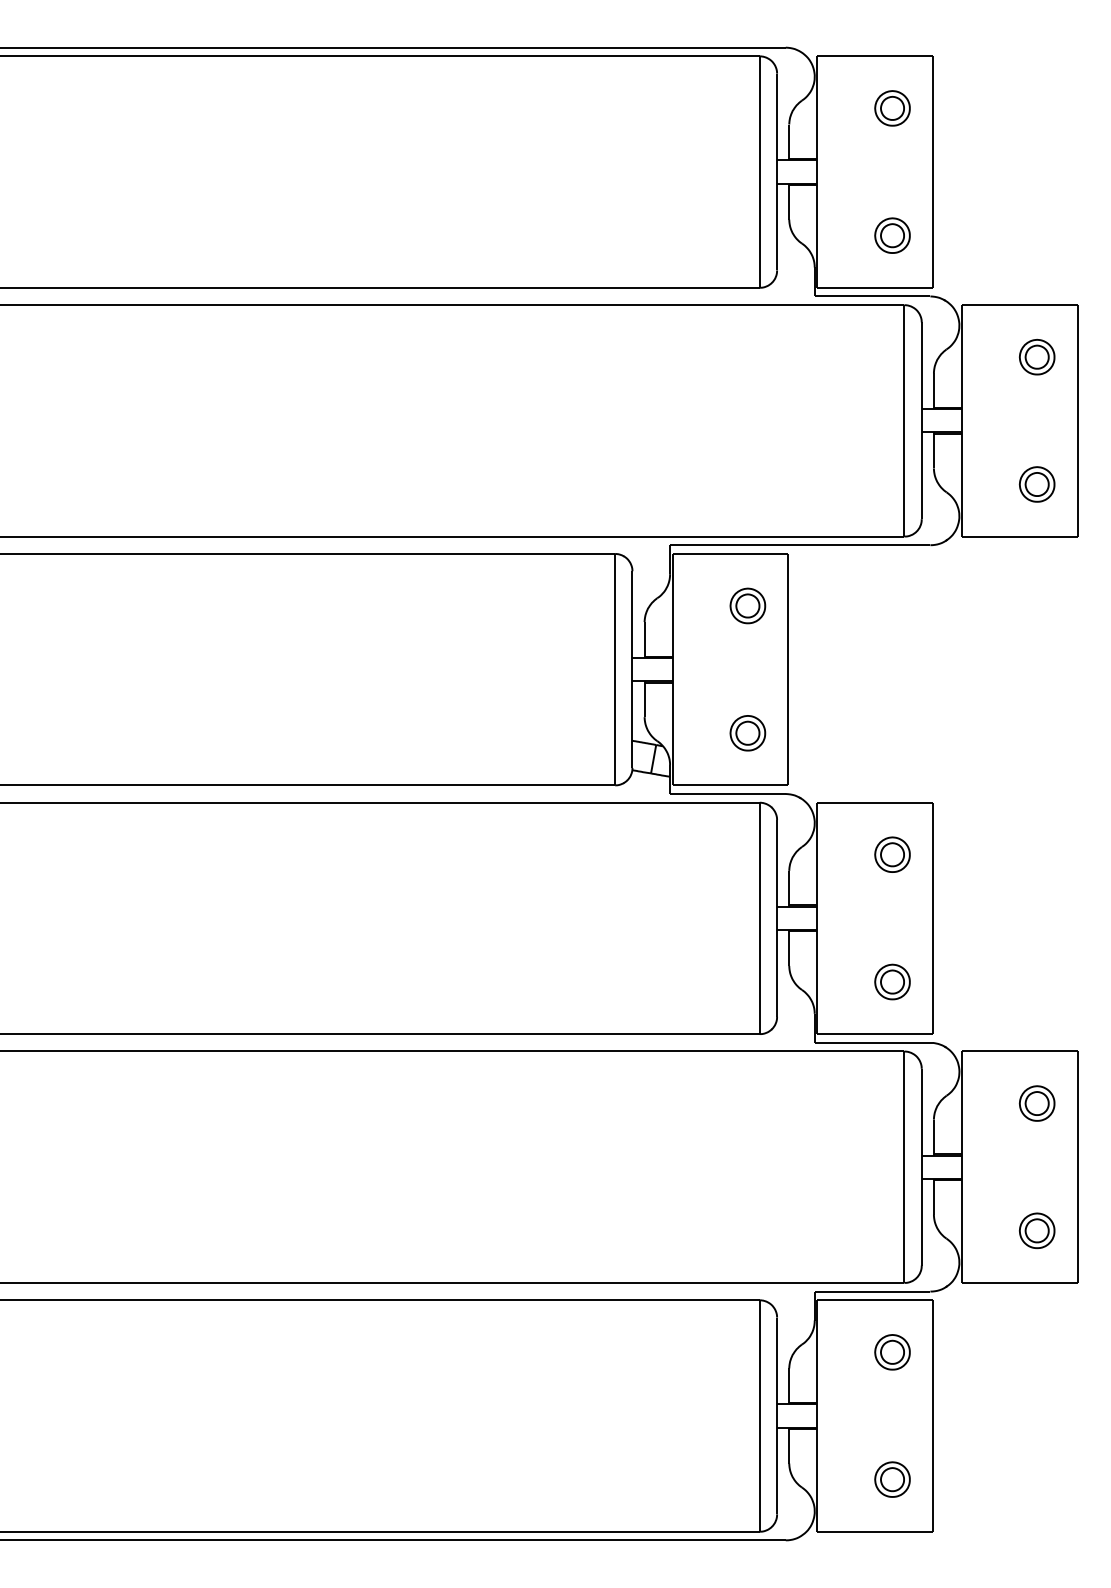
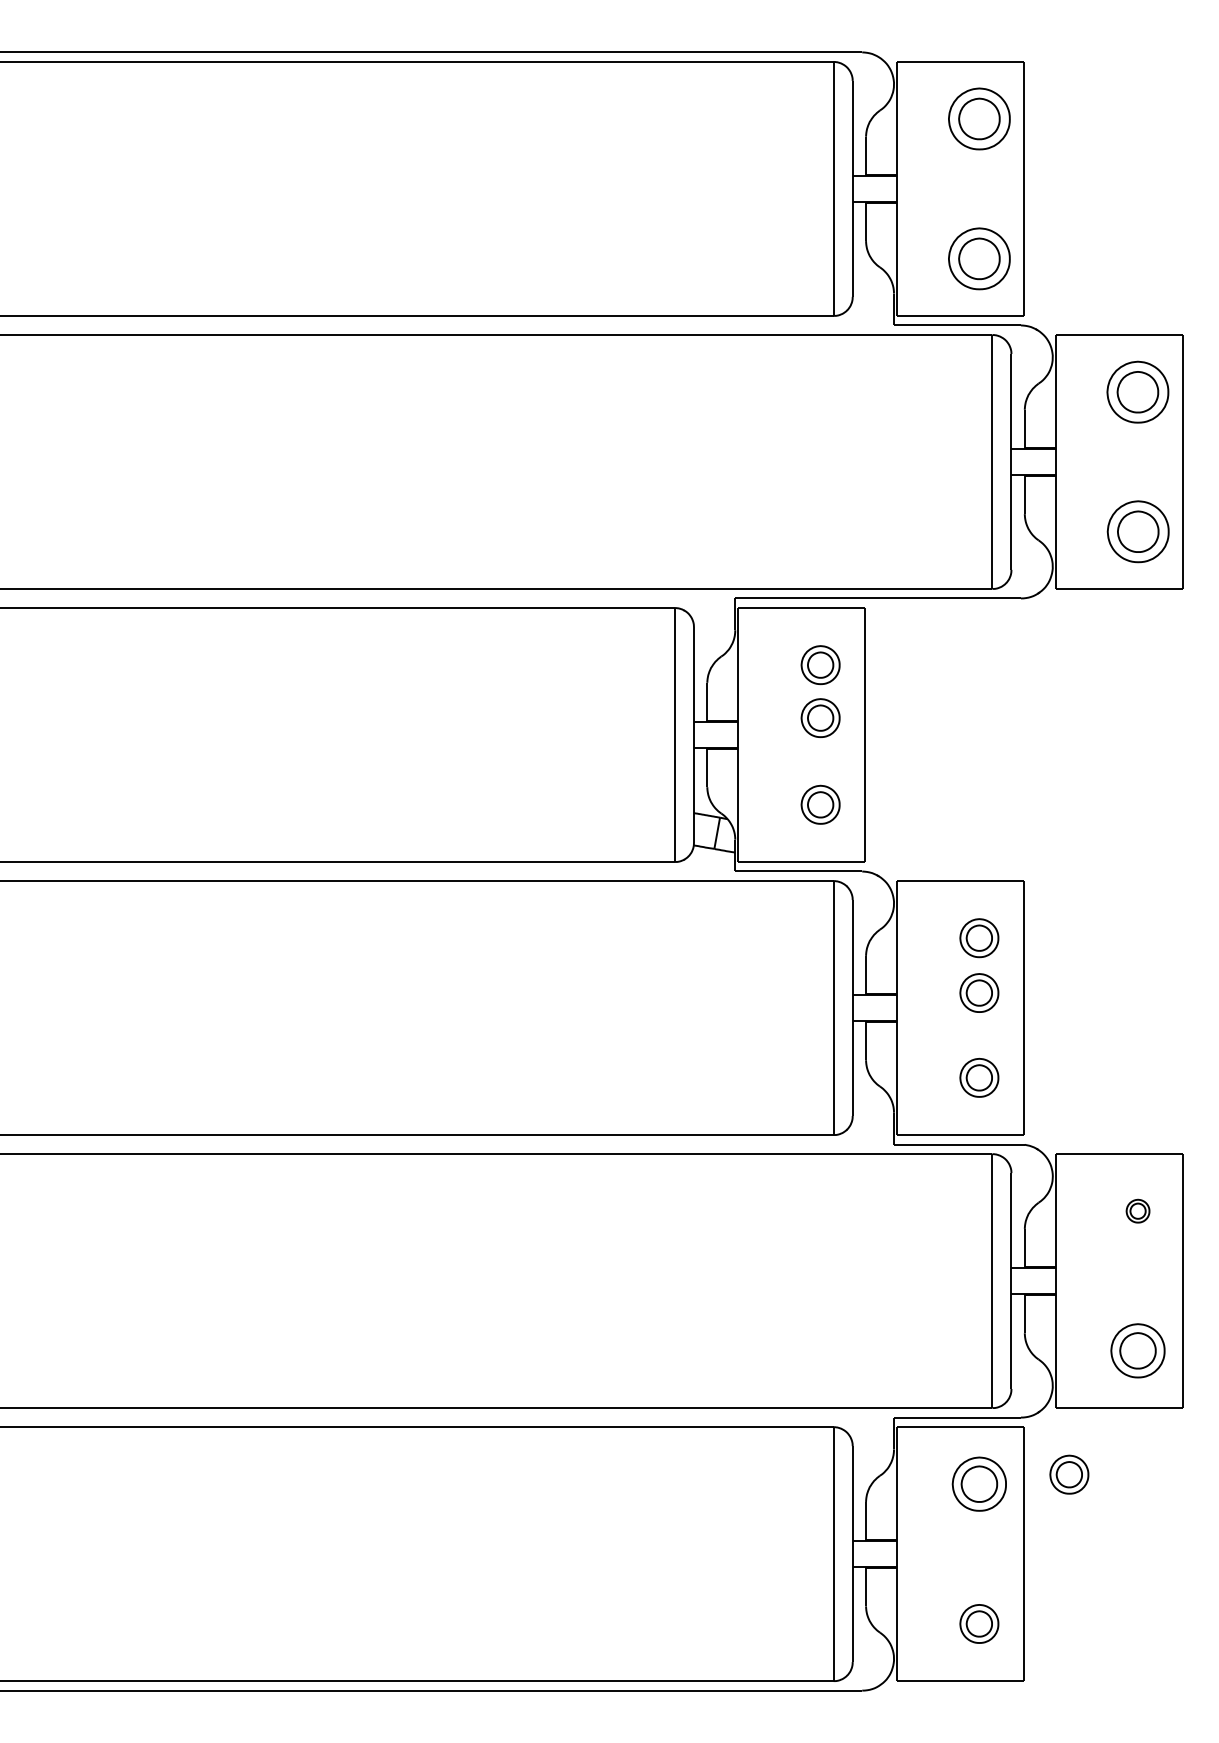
part: (892, 108) -> (979, 119), size x1.6
part: (892, 235) -> (979, 258), size x1.6
part: (1037, 356) -> (1138, 391), size x1.6
part: (1036, 484) -> (1137, 531), size x1.6
part: (747, 654) -> (820, 718), added
part: (892, 904) -> (979, 992), added
part: (1036, 1103) -> (1137, 1211), size x0.6
part: (1037, 1230) -> (1138, 1350), size x1.4
part: (974, 1343) -> (1069, 1474), added
part: (892, 1352) -> (979, 1484), size x1.4

